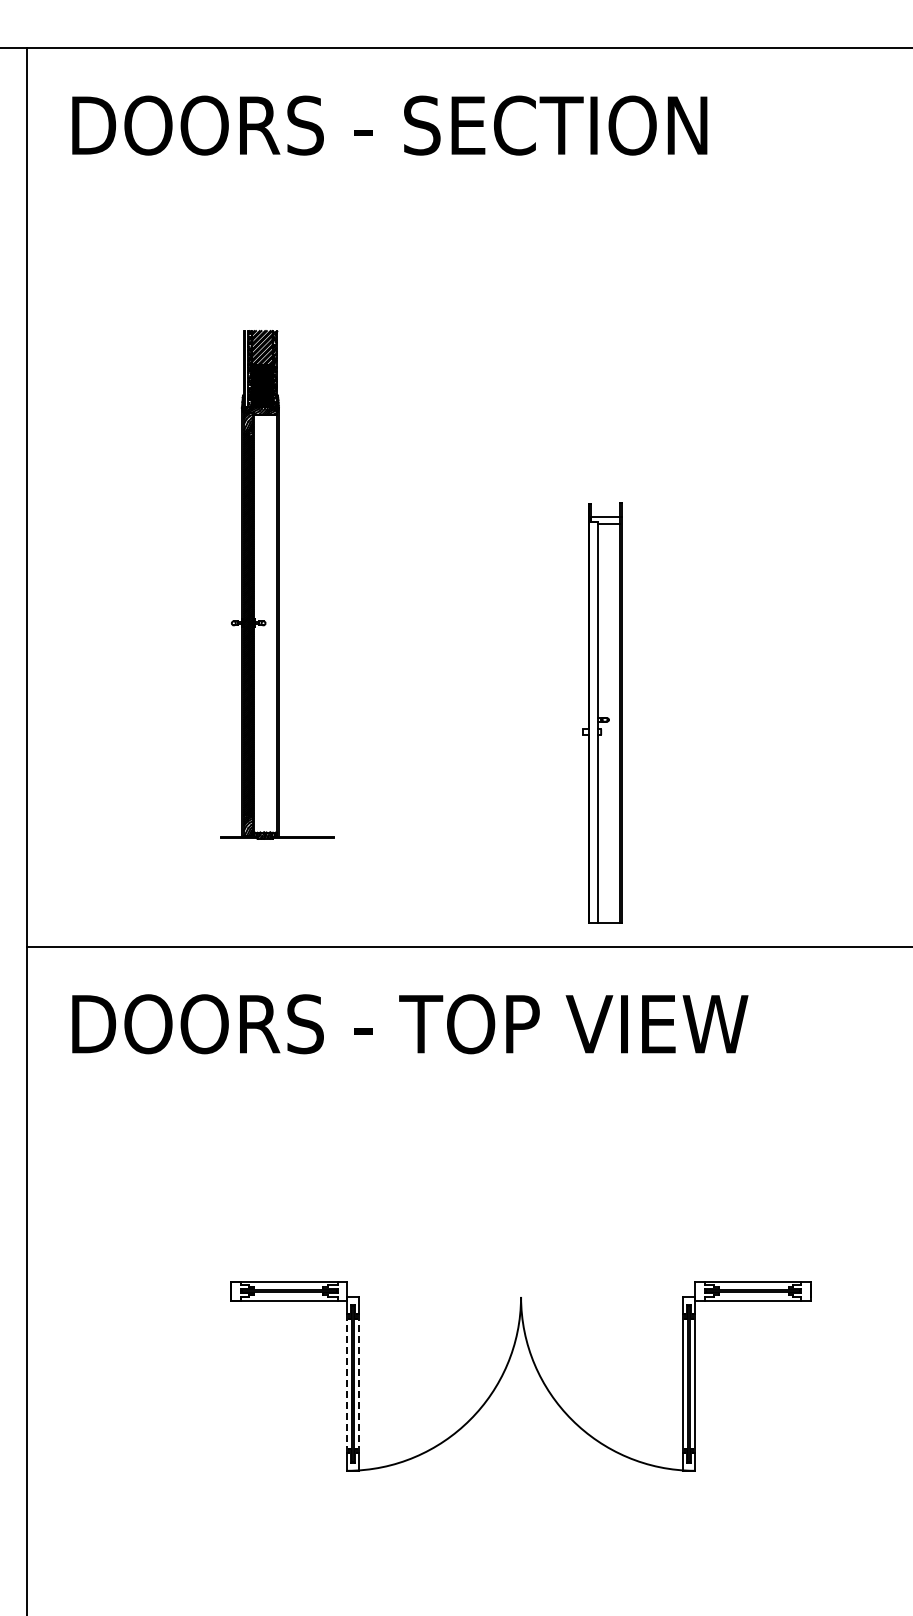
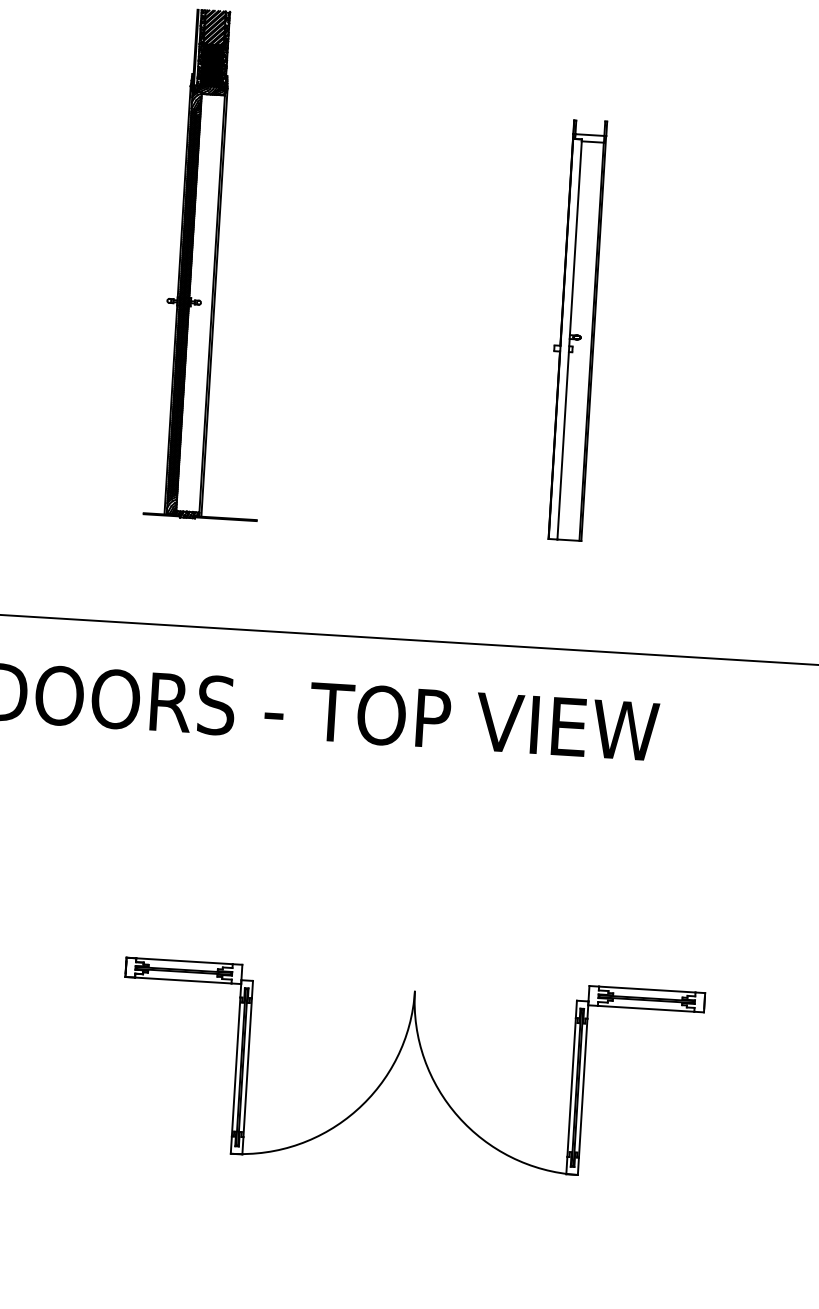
part: (602, 712) -> (575, 329), moved
line: (347, 1383) -> (236, 1066), dashed -> solid
line: (358, 1383) -> (247, 1067), dashed -> solid

